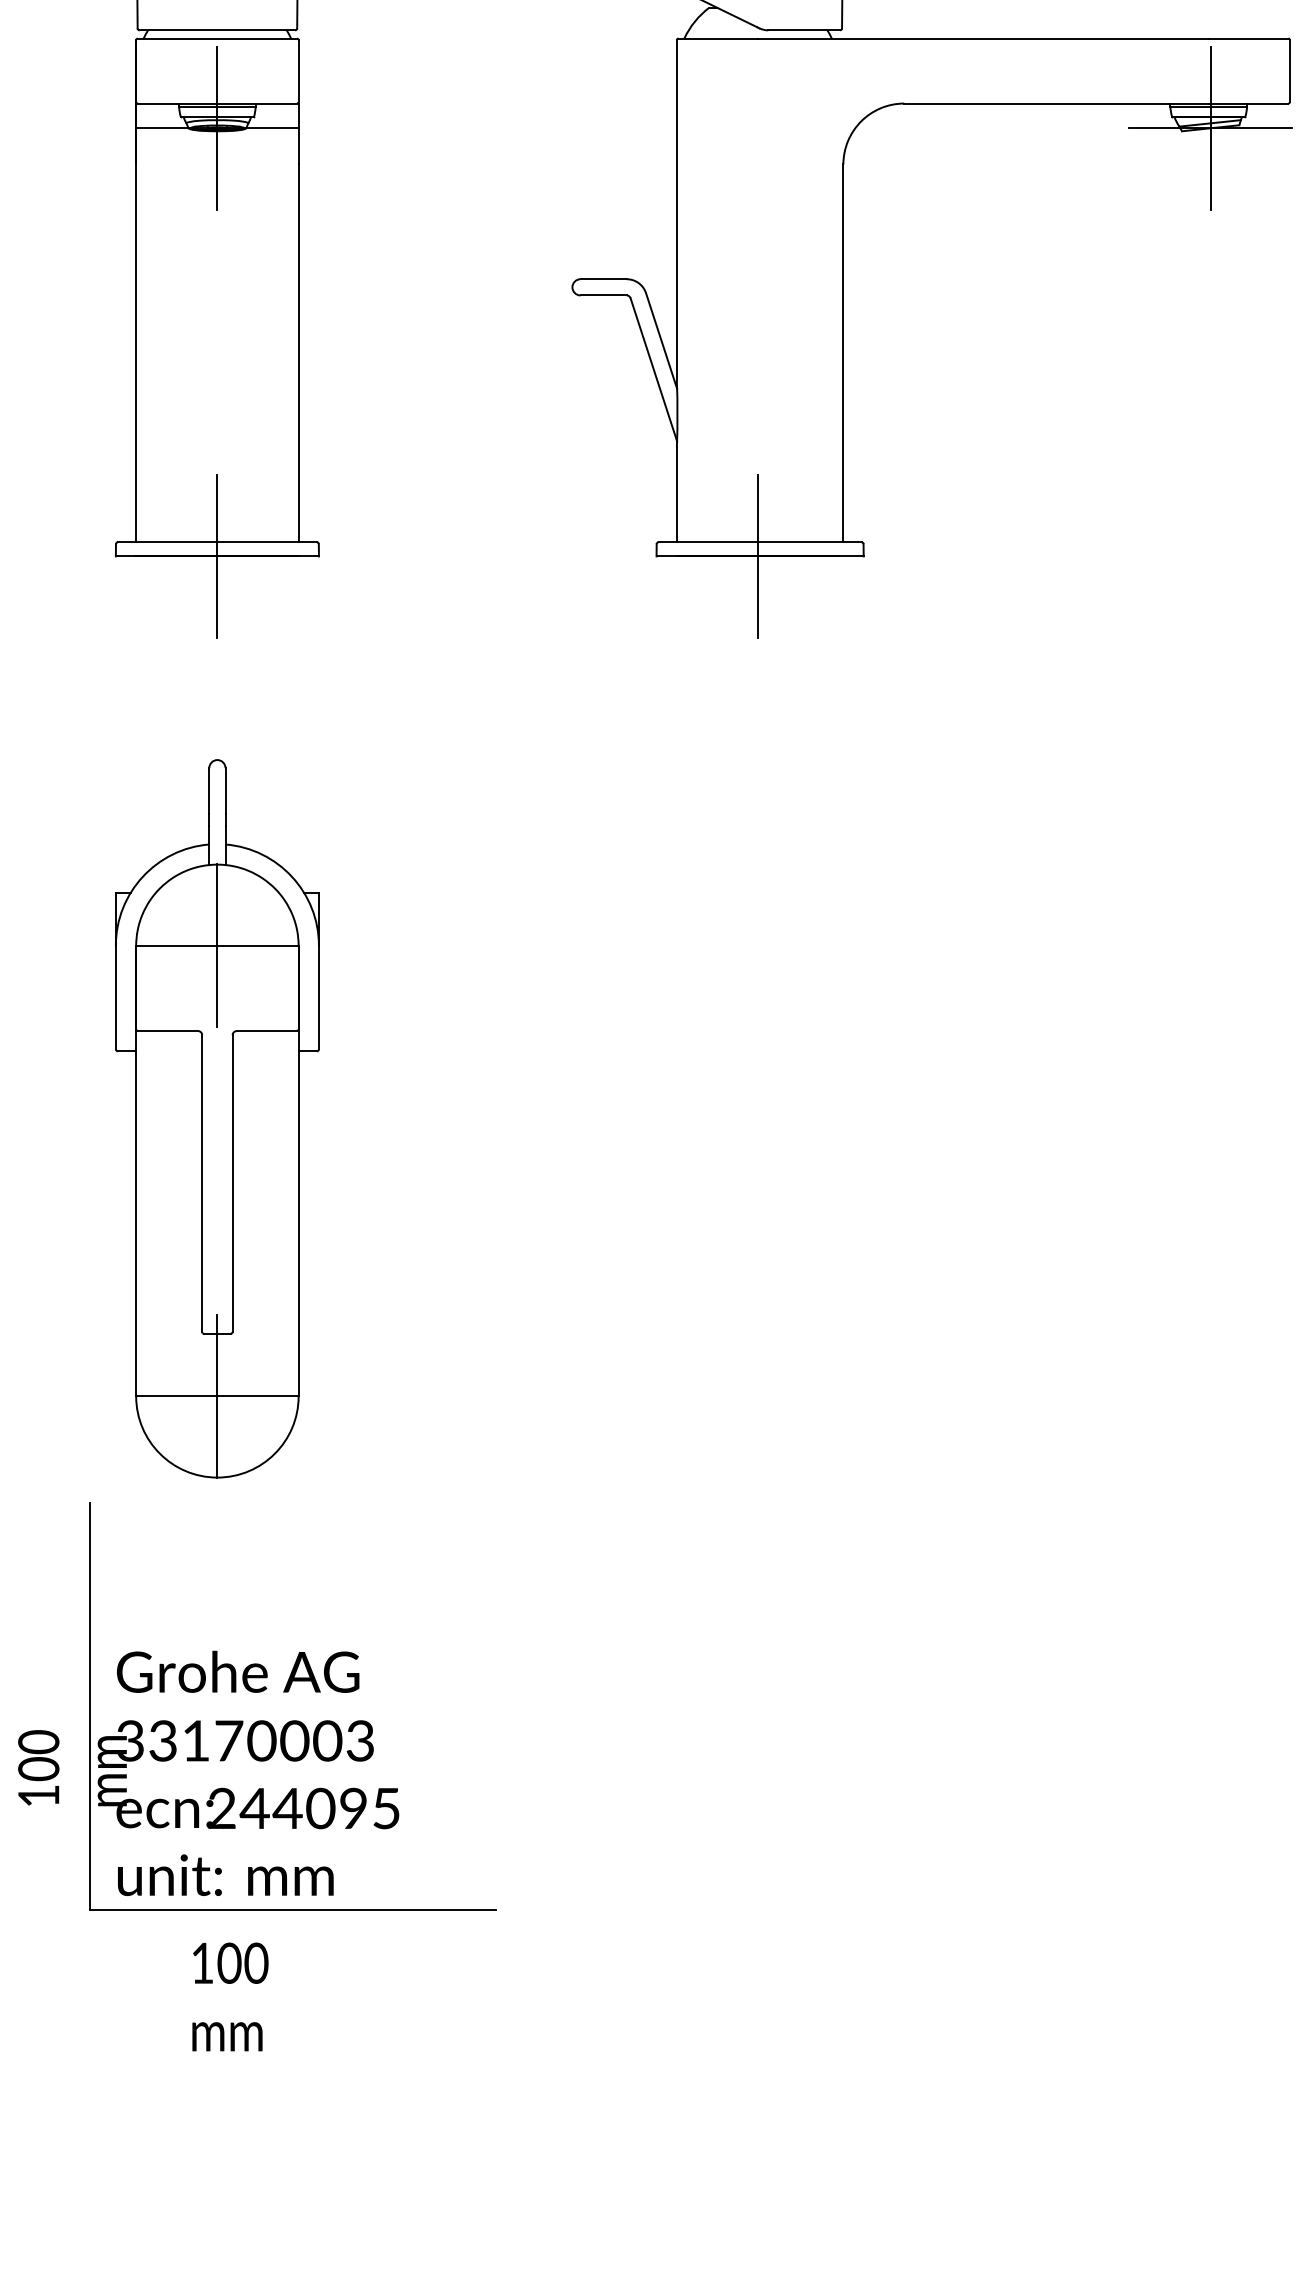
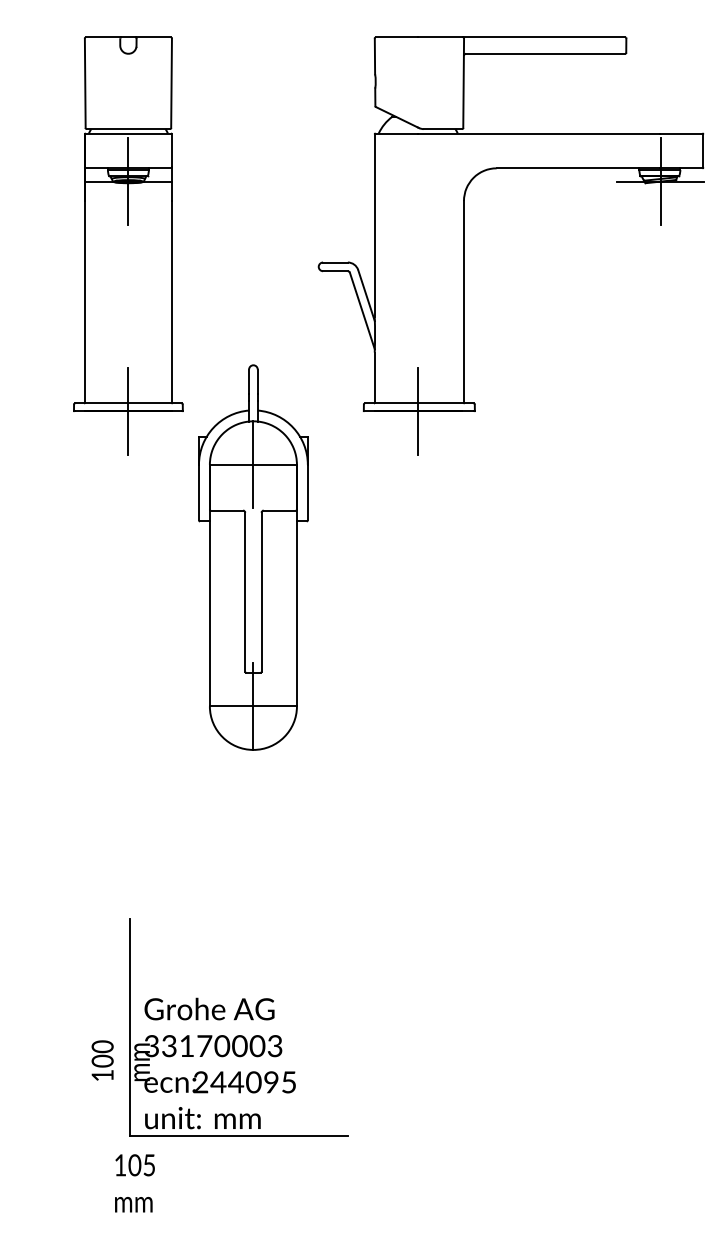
part: (217, 1118) -> (253, 557), moved
part: (256, 1693) -> (219, 1020), moved
text: (256, 1963) -> (149, 1165), 100 -> 105

